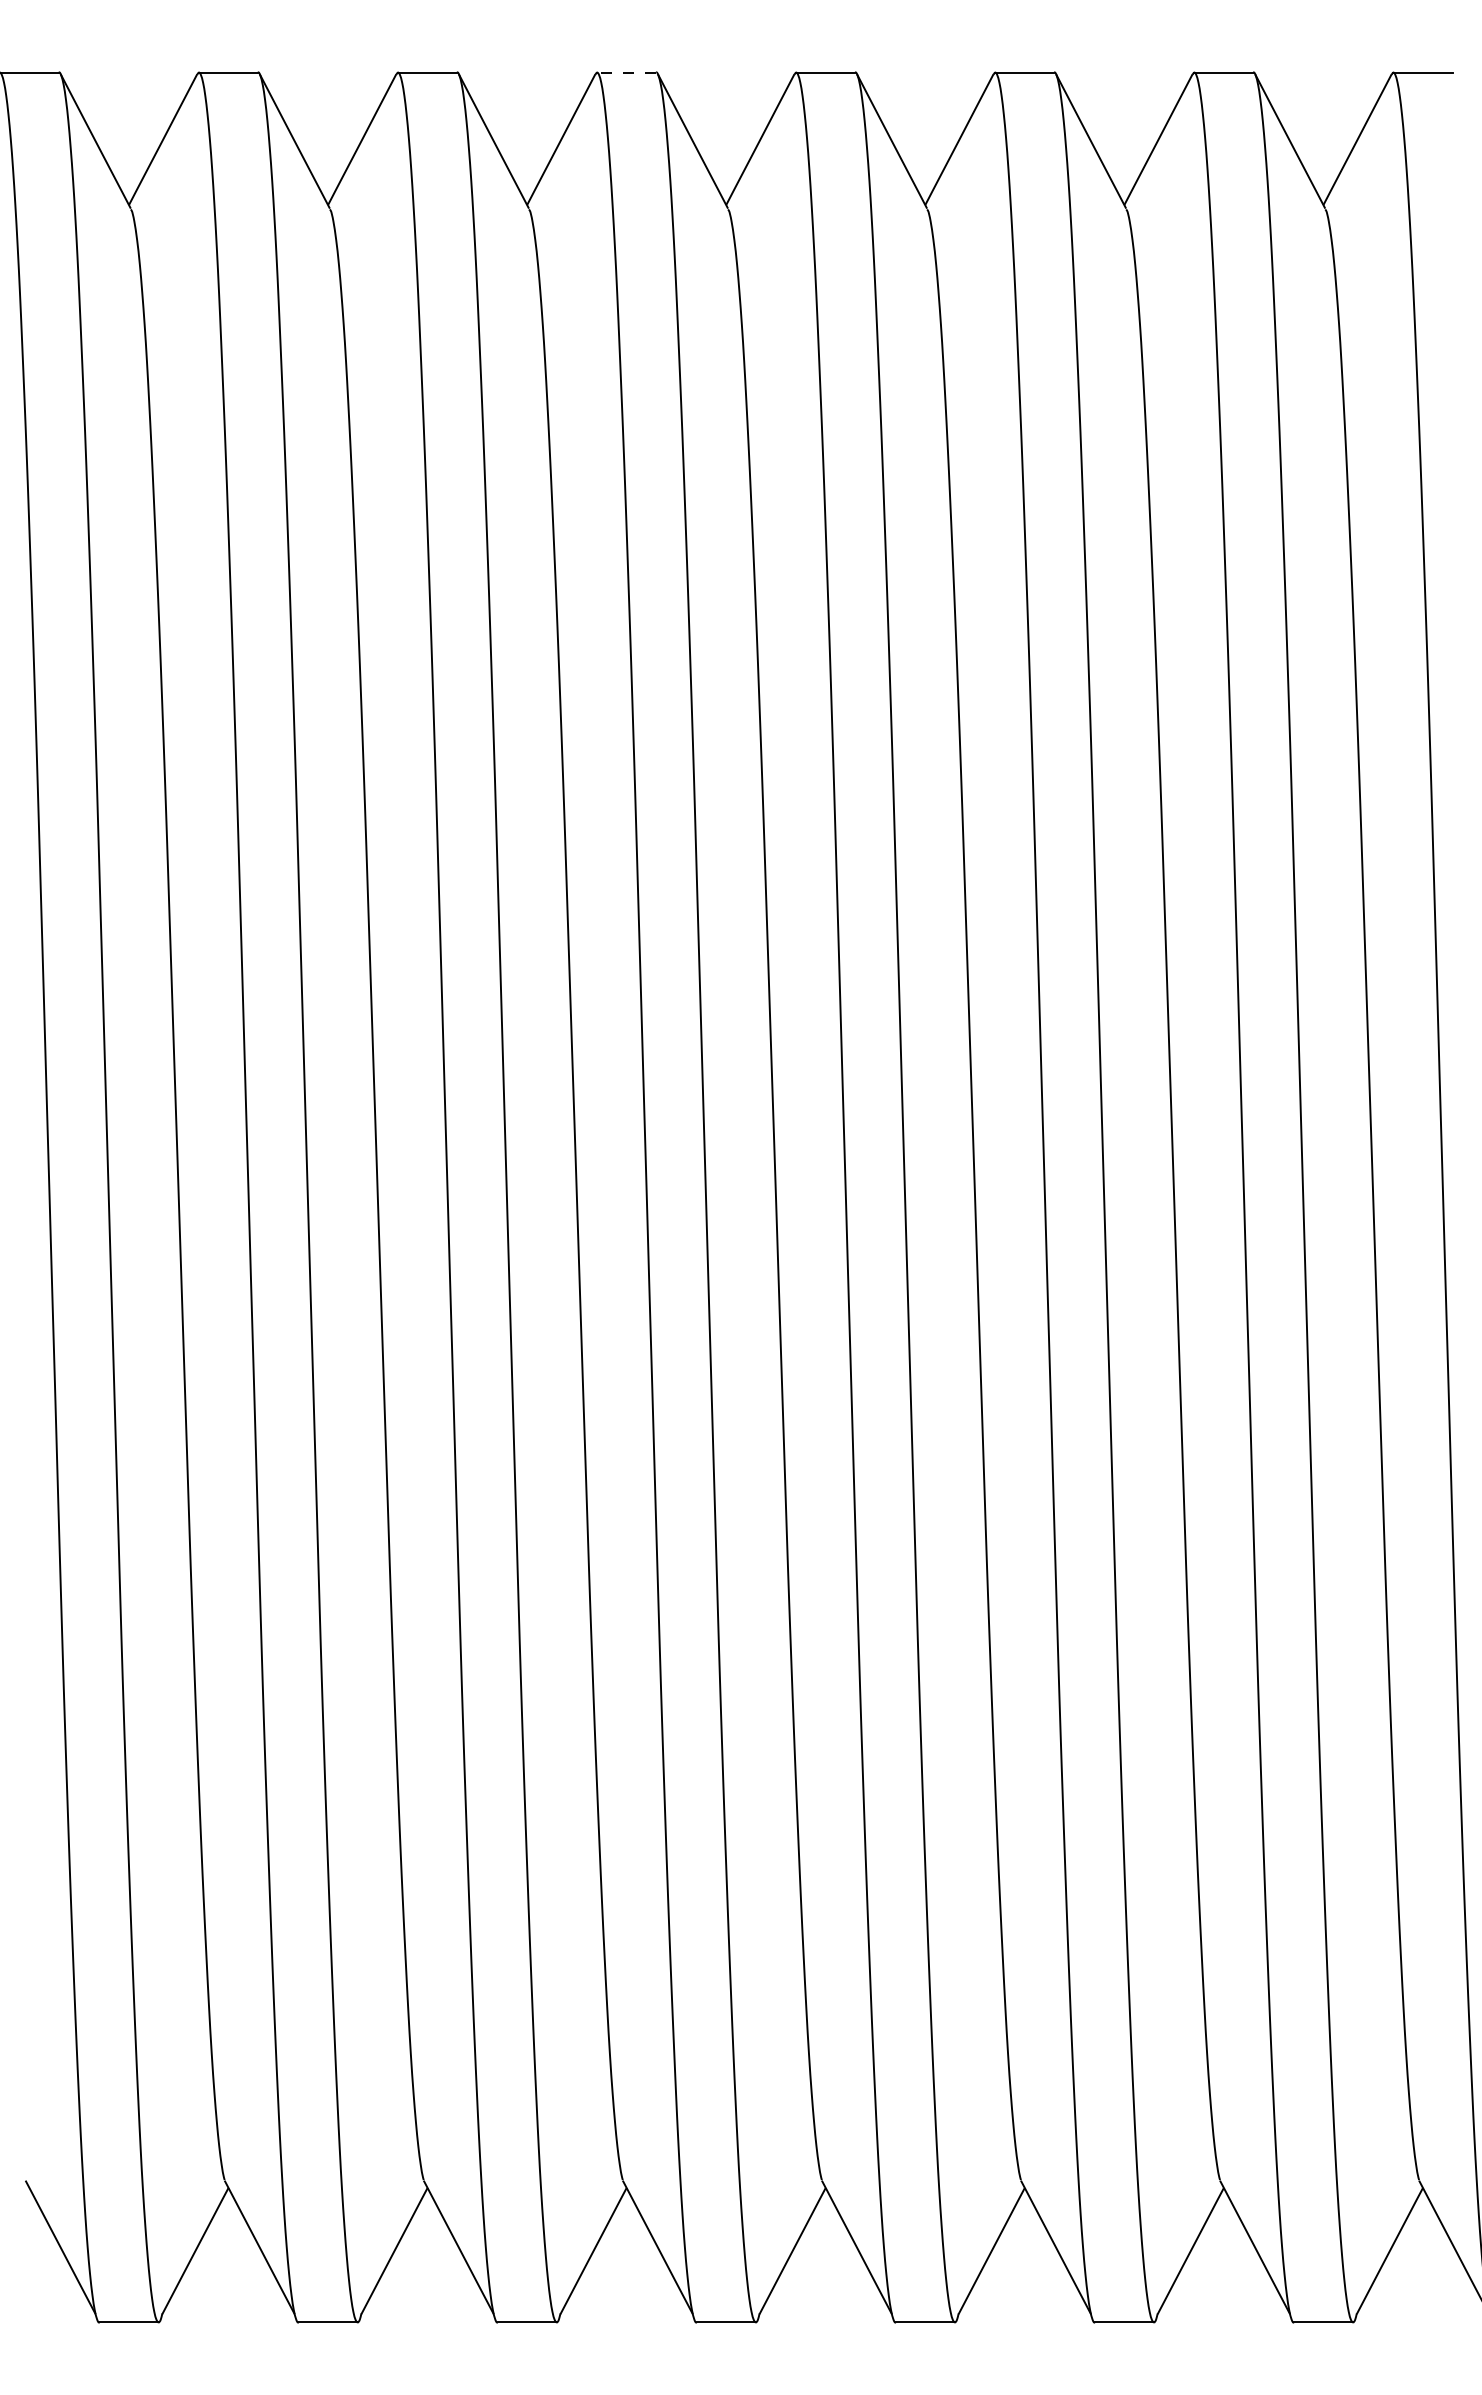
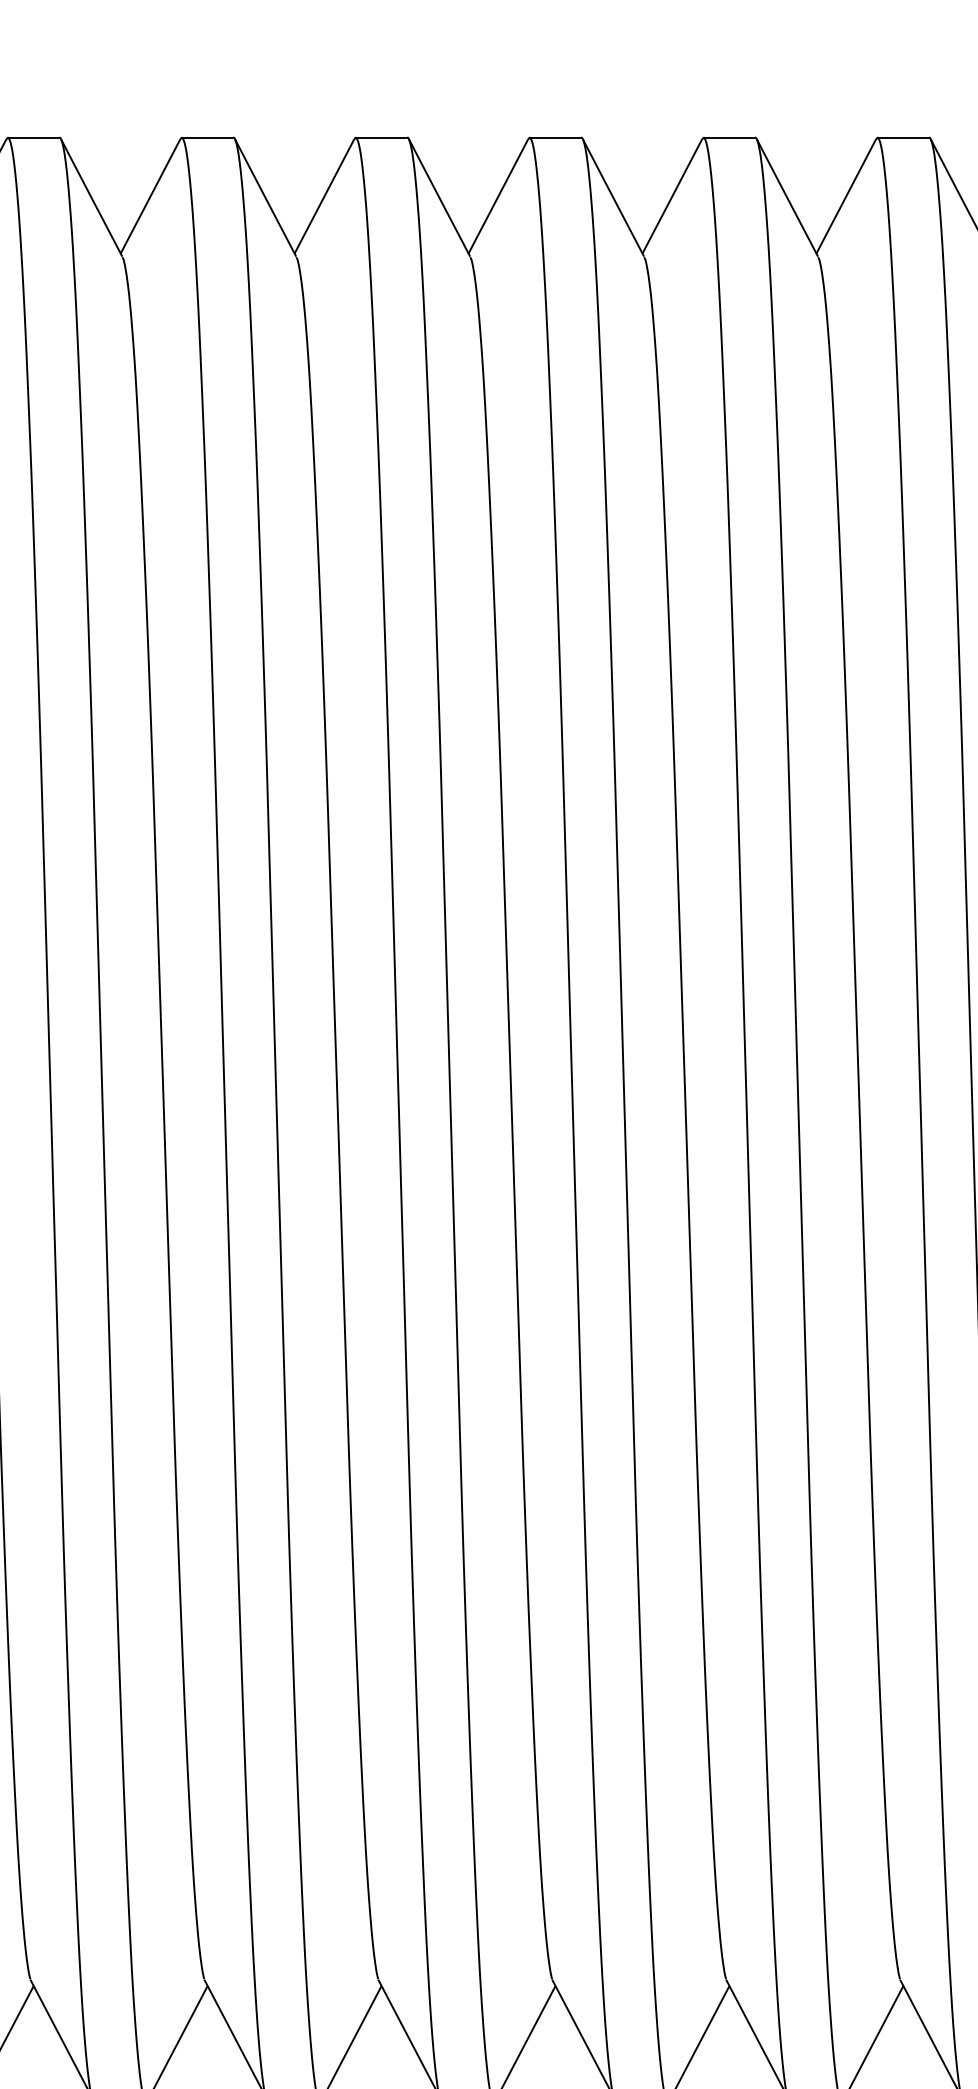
line: (626, 72) -> (381, 137), dashed -> solid

